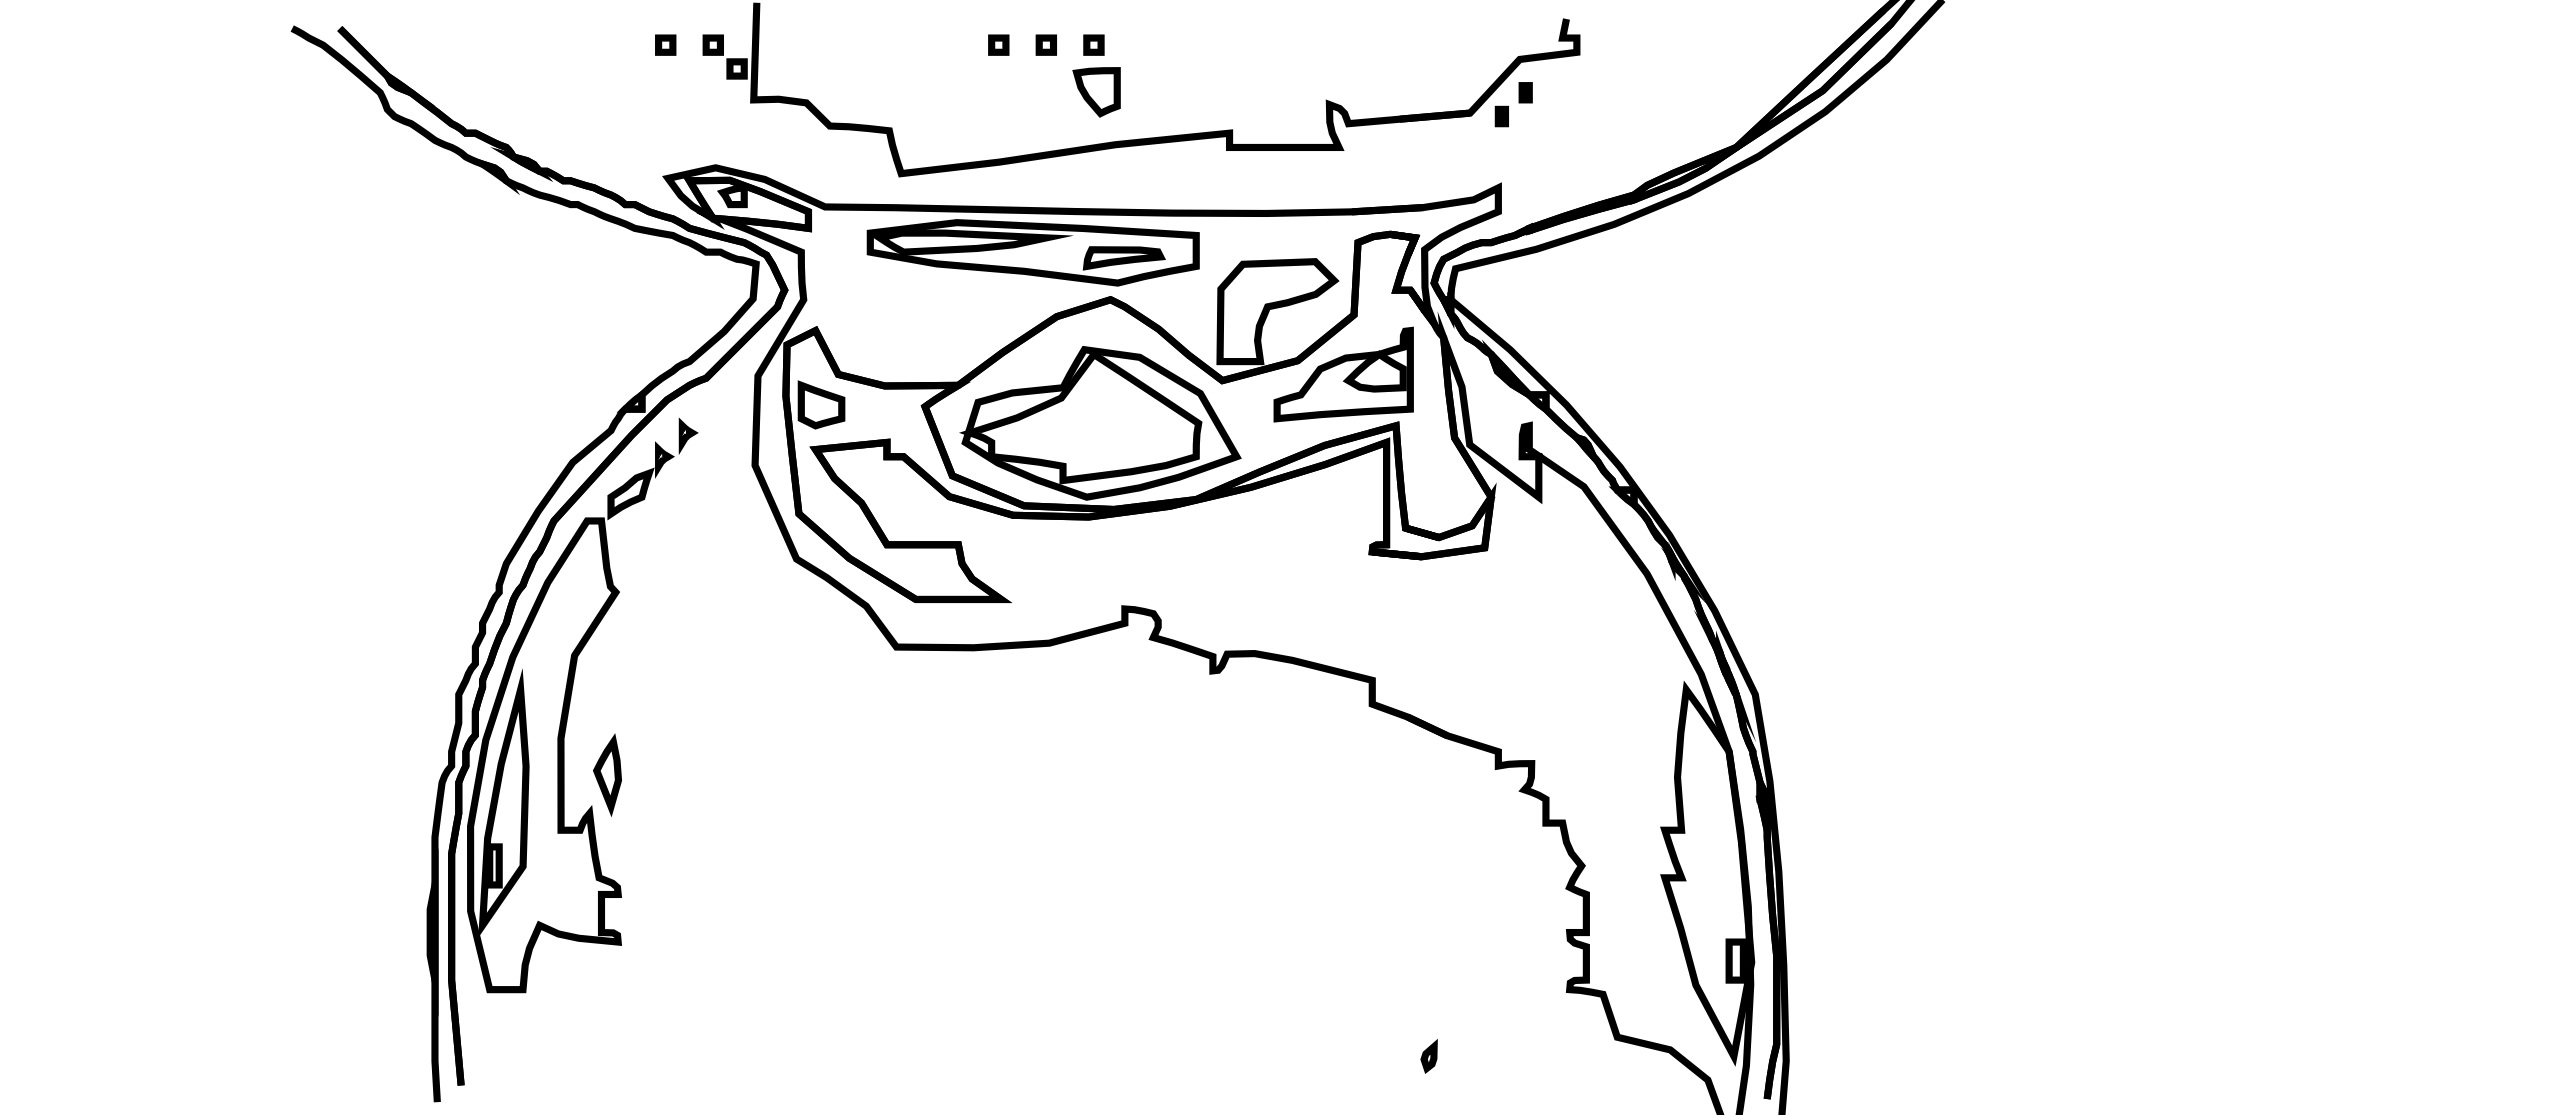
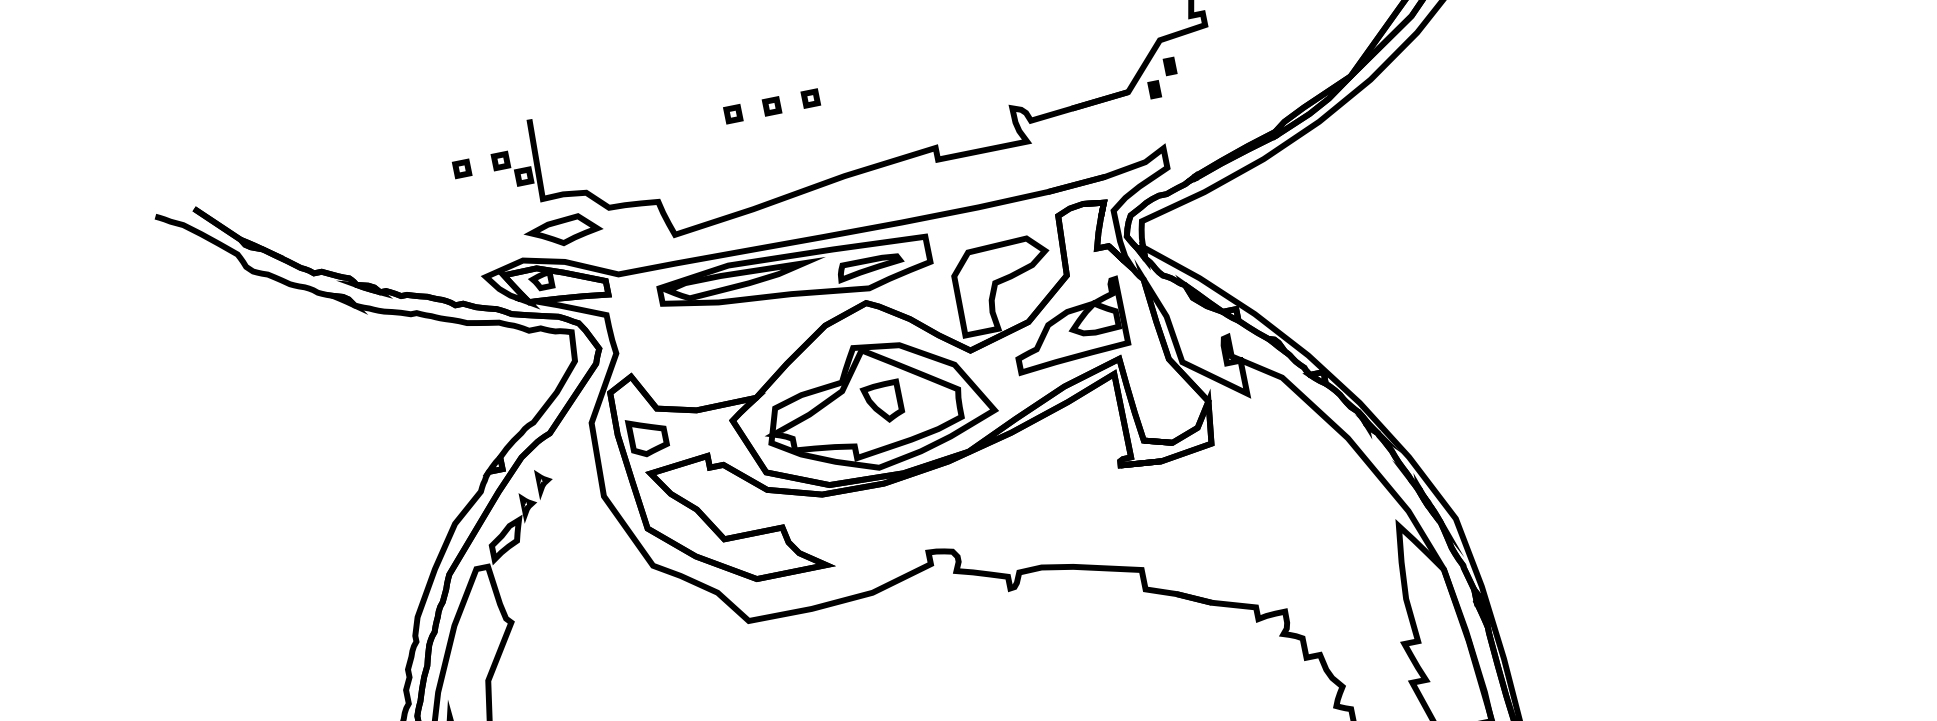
part: (1096, 92) -> (882, 402), moved
part: (769, 142) -> (562, 231), added

